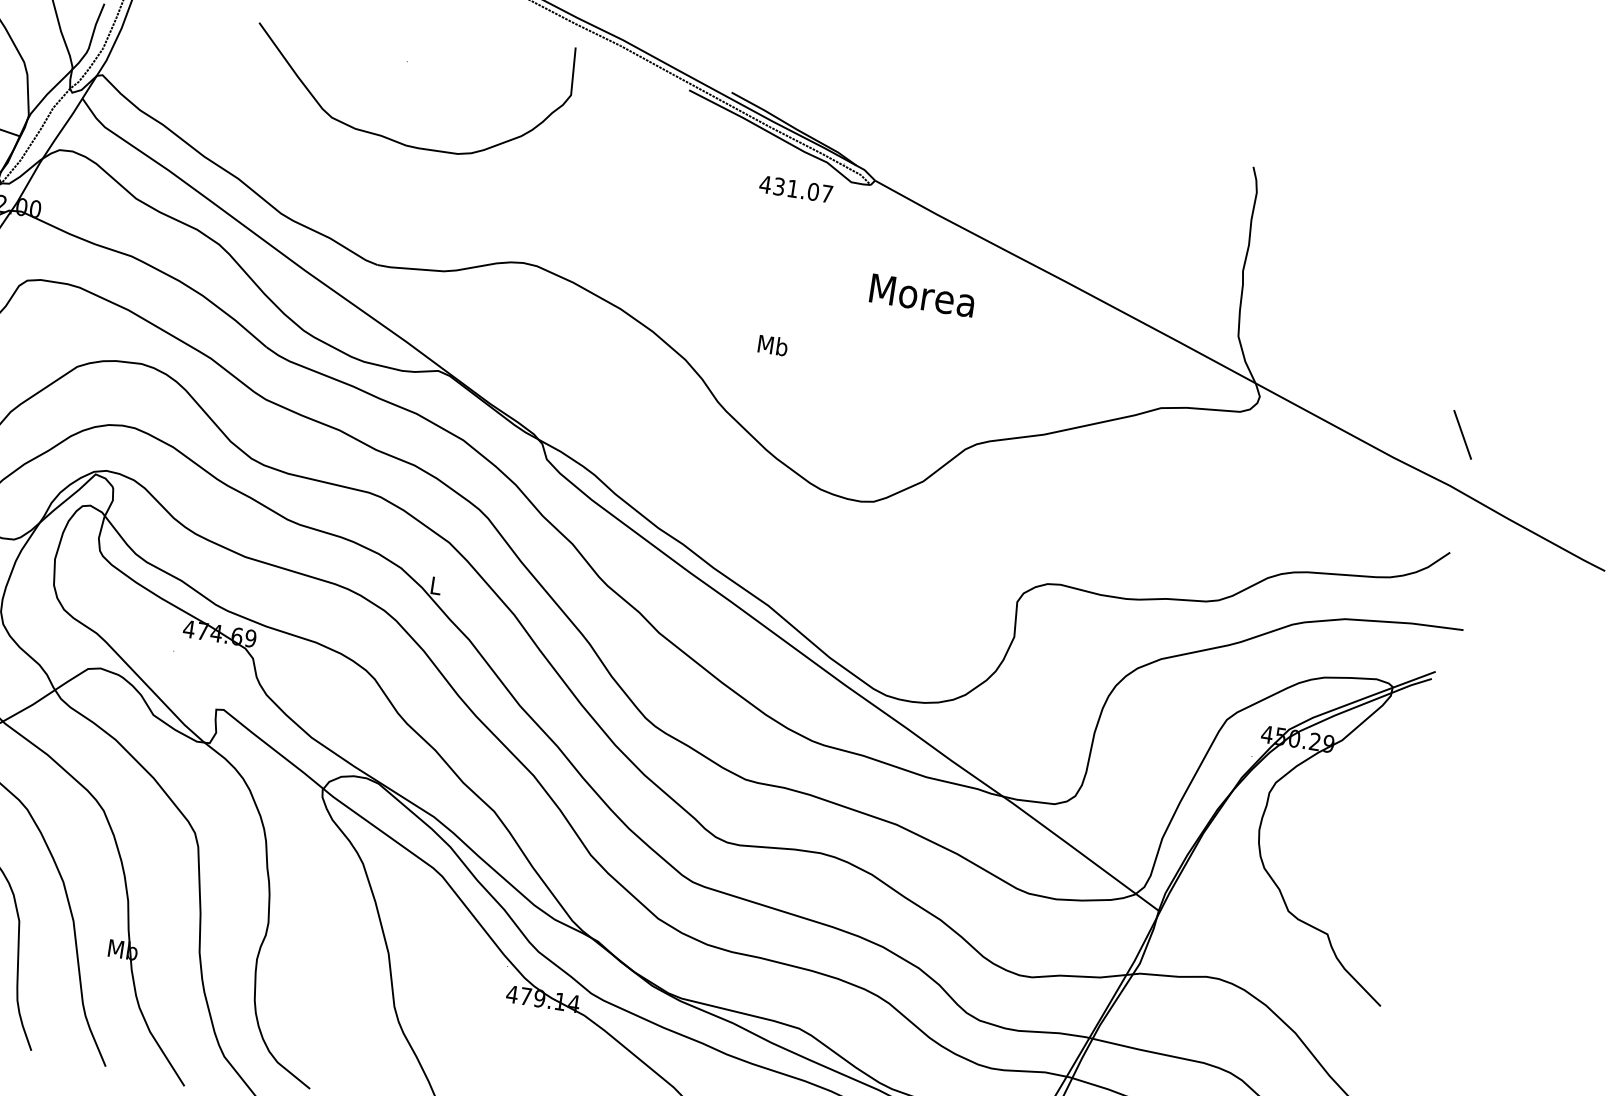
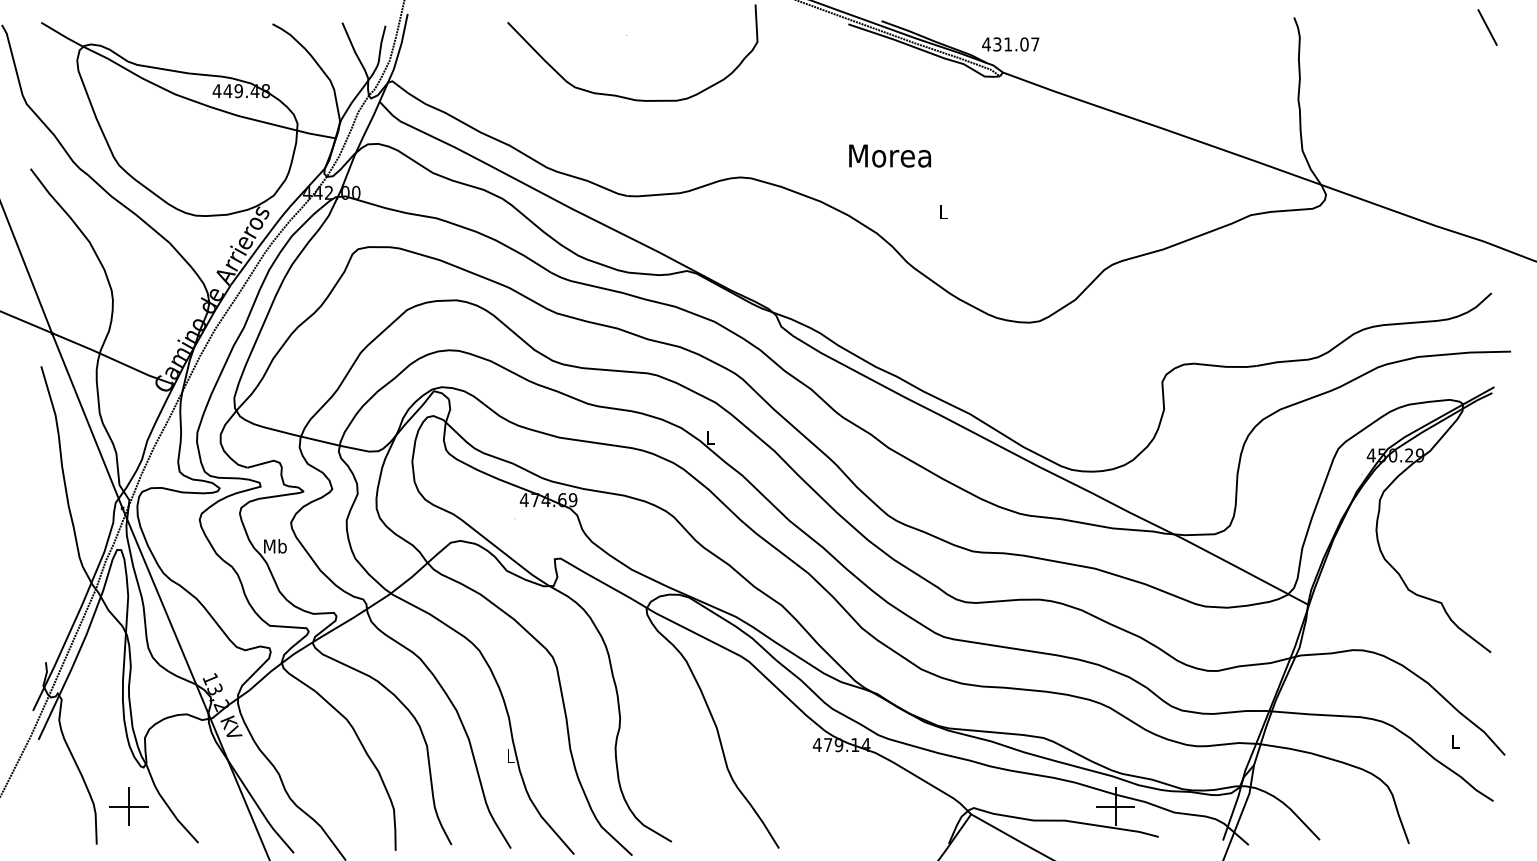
text: (795, 189) -> (1010, 44), moved
text: (921, 294) -> (889, 155), moved
text: (772, 344) -> (942, 211), Mb -> L
line: (1462, 434) -> (1487, 27), moved
text: (122, 950) -> (510, 756), Mb -> L

